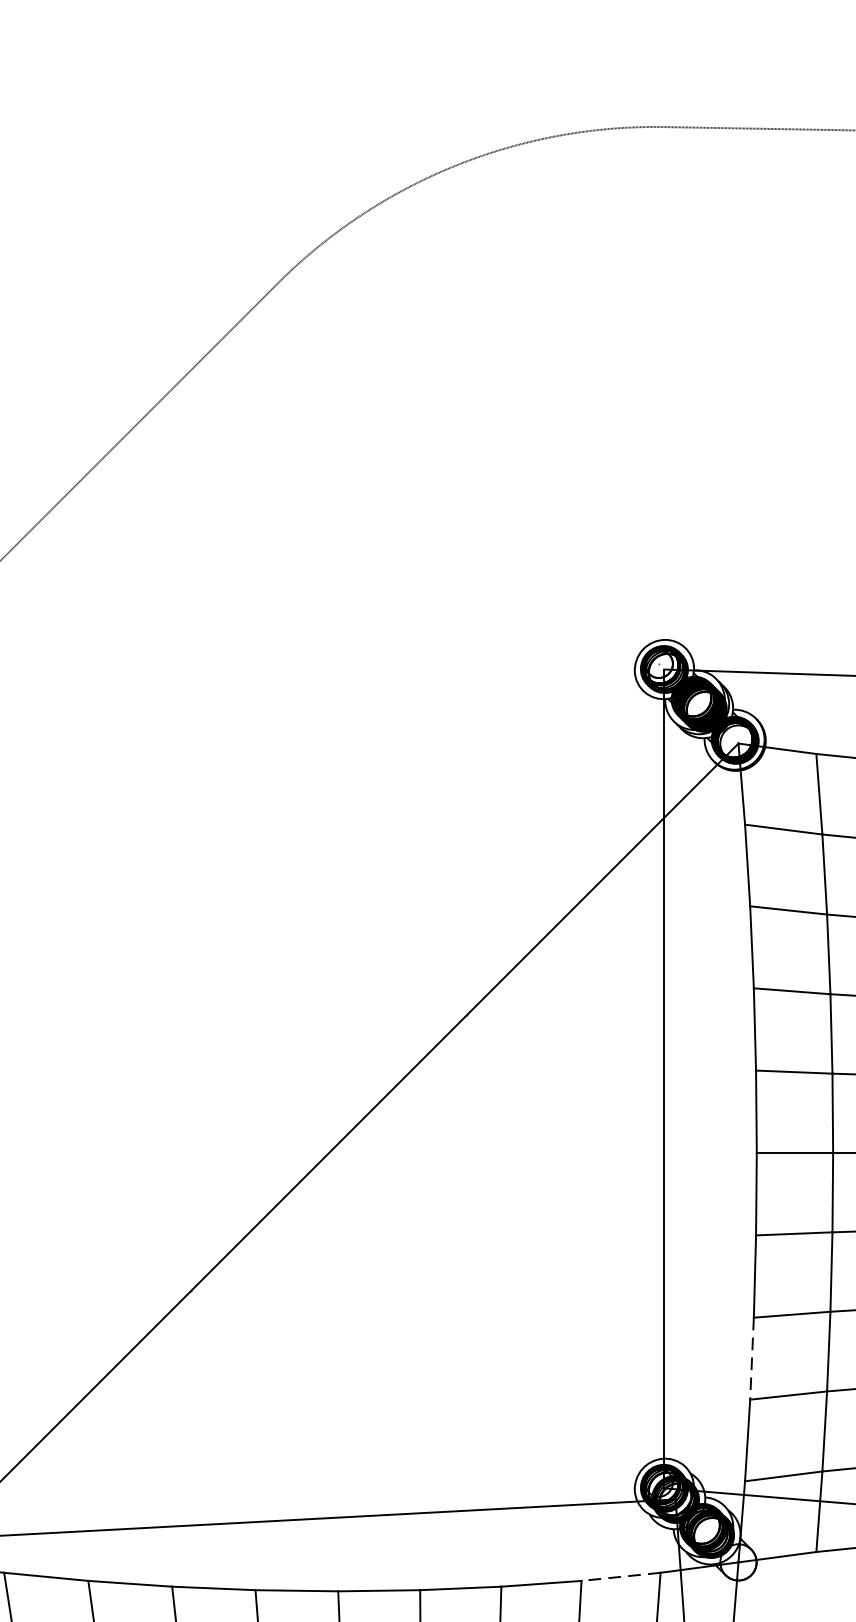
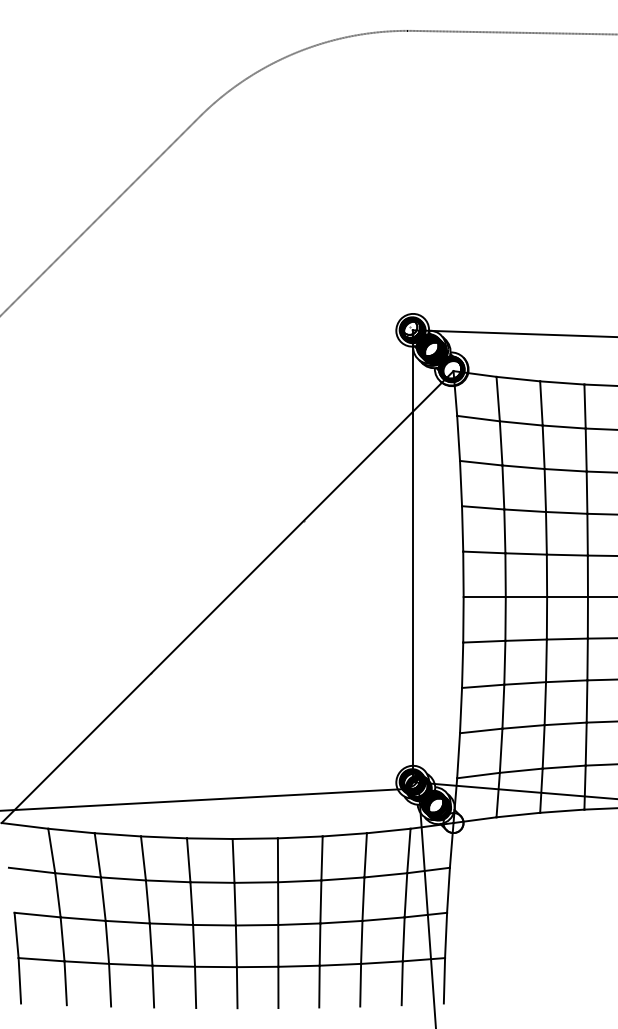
line: (752, 1358) -> (461, 710), dashed -> solid
line: (620, 1577) -> (388, 831), dashed -> solid

